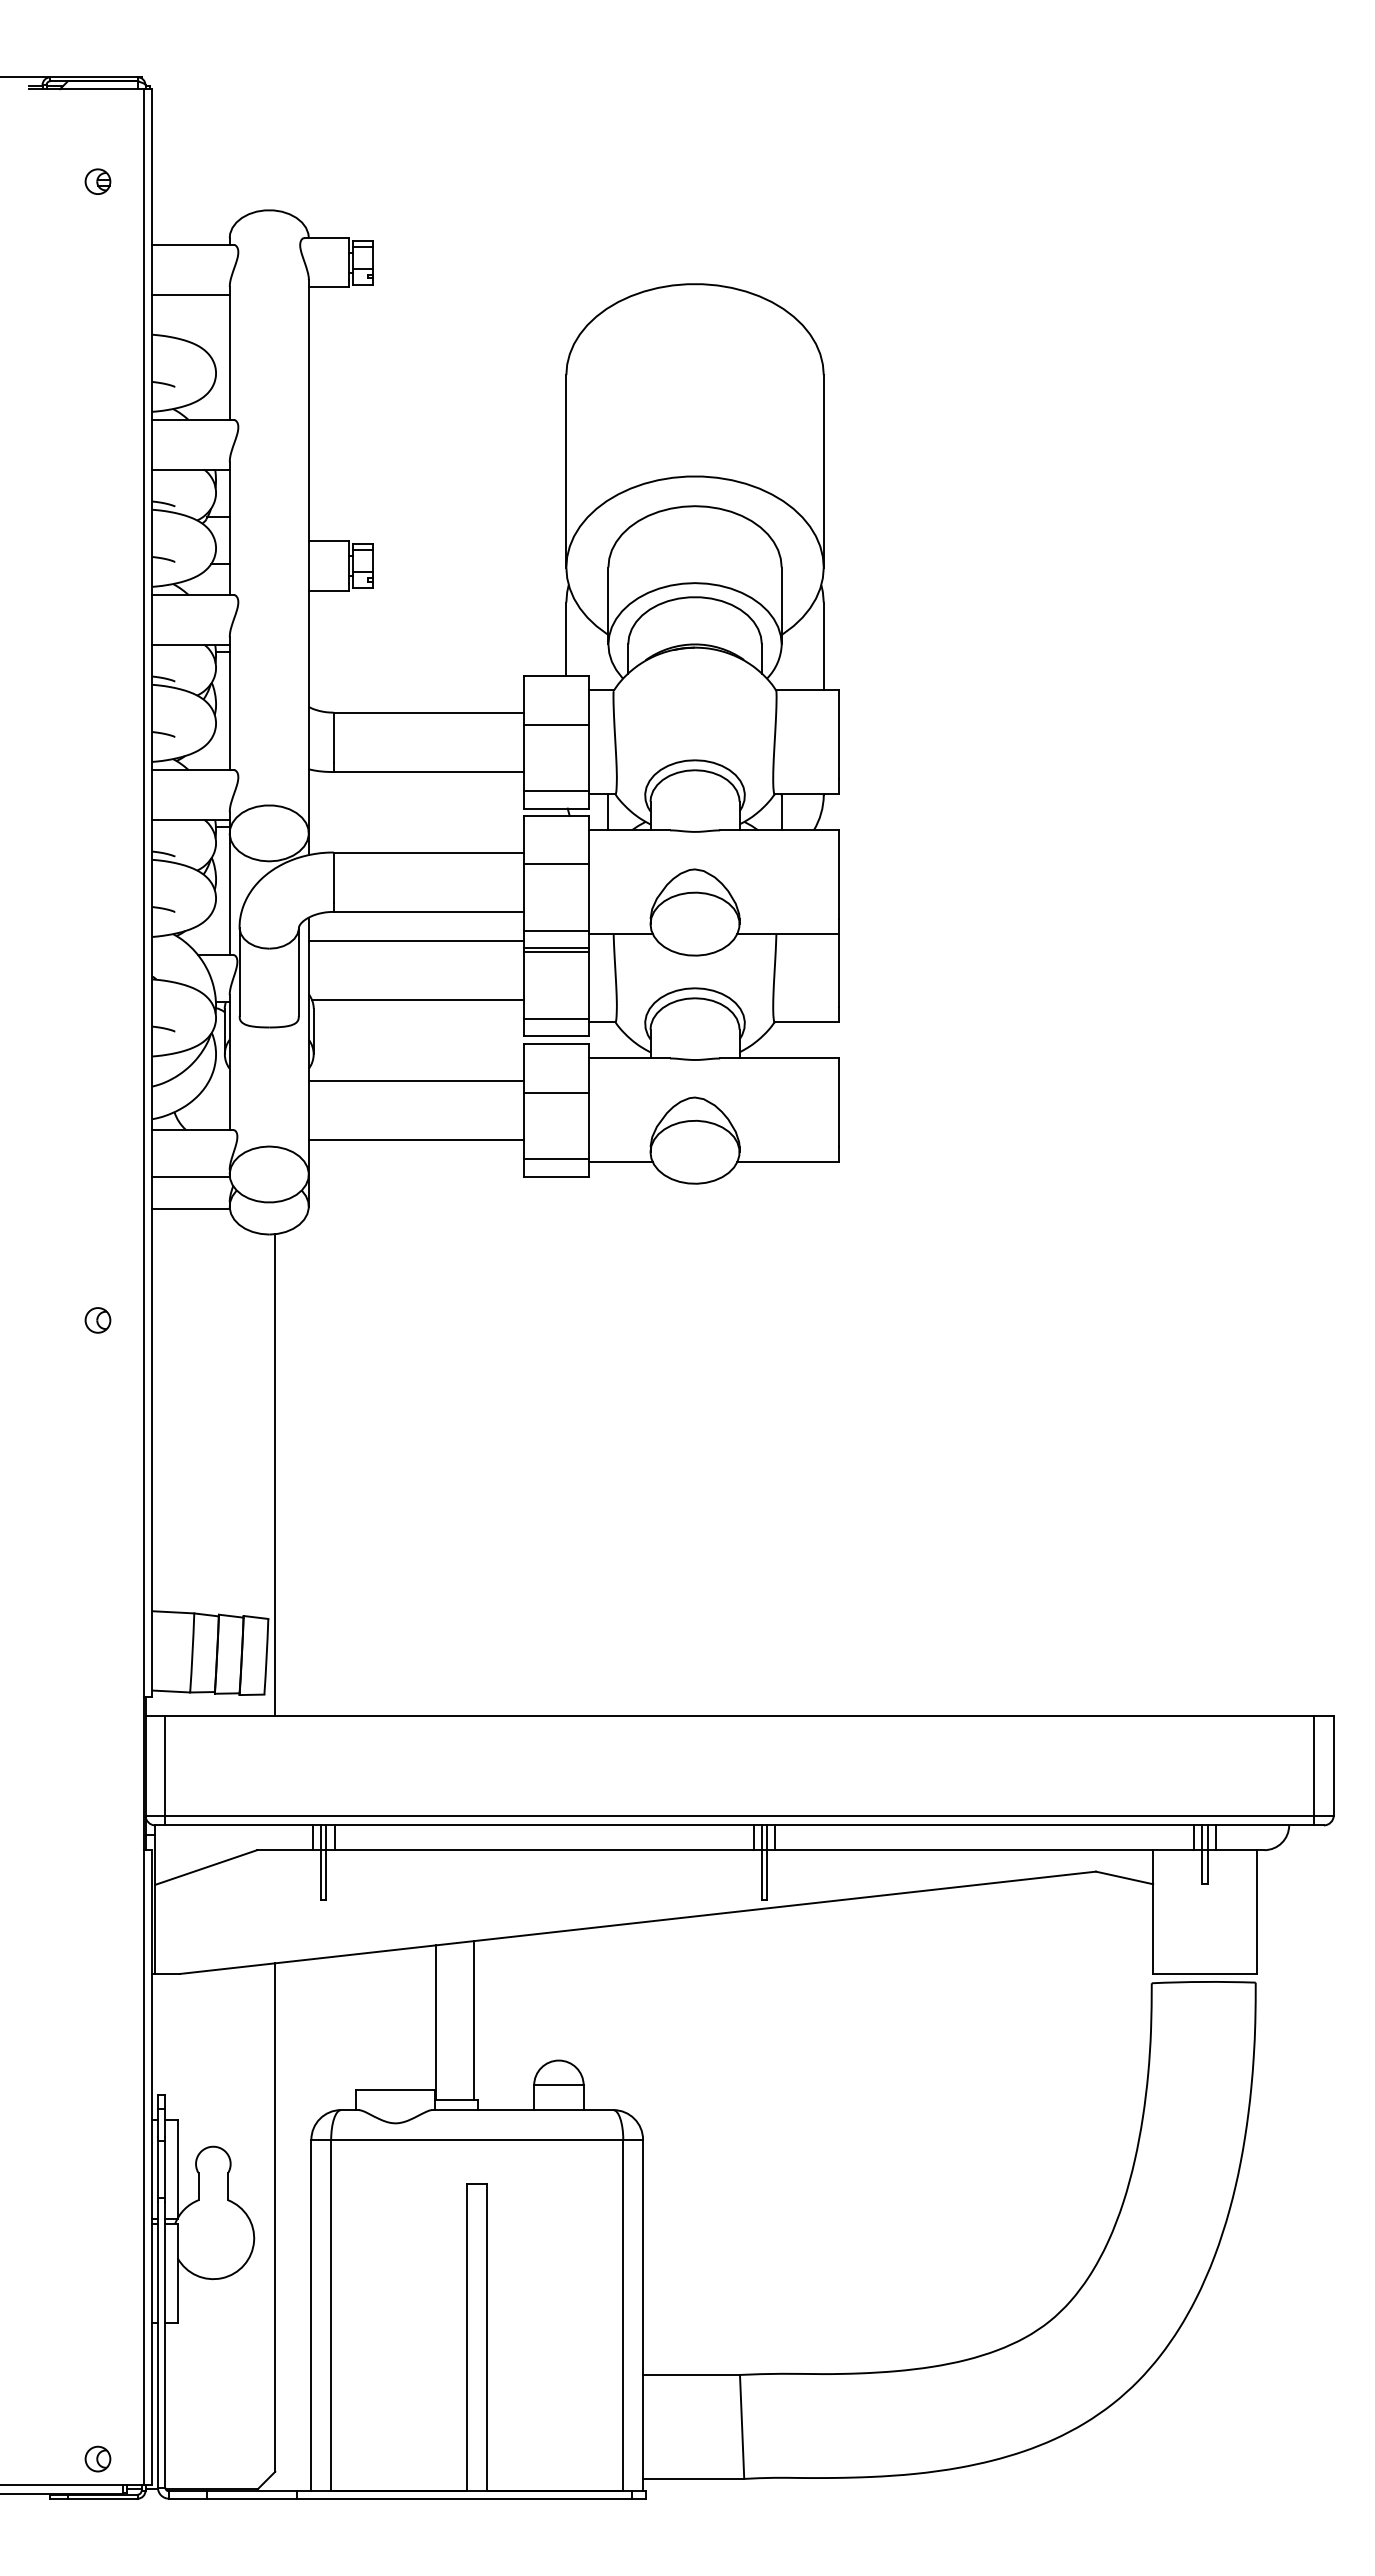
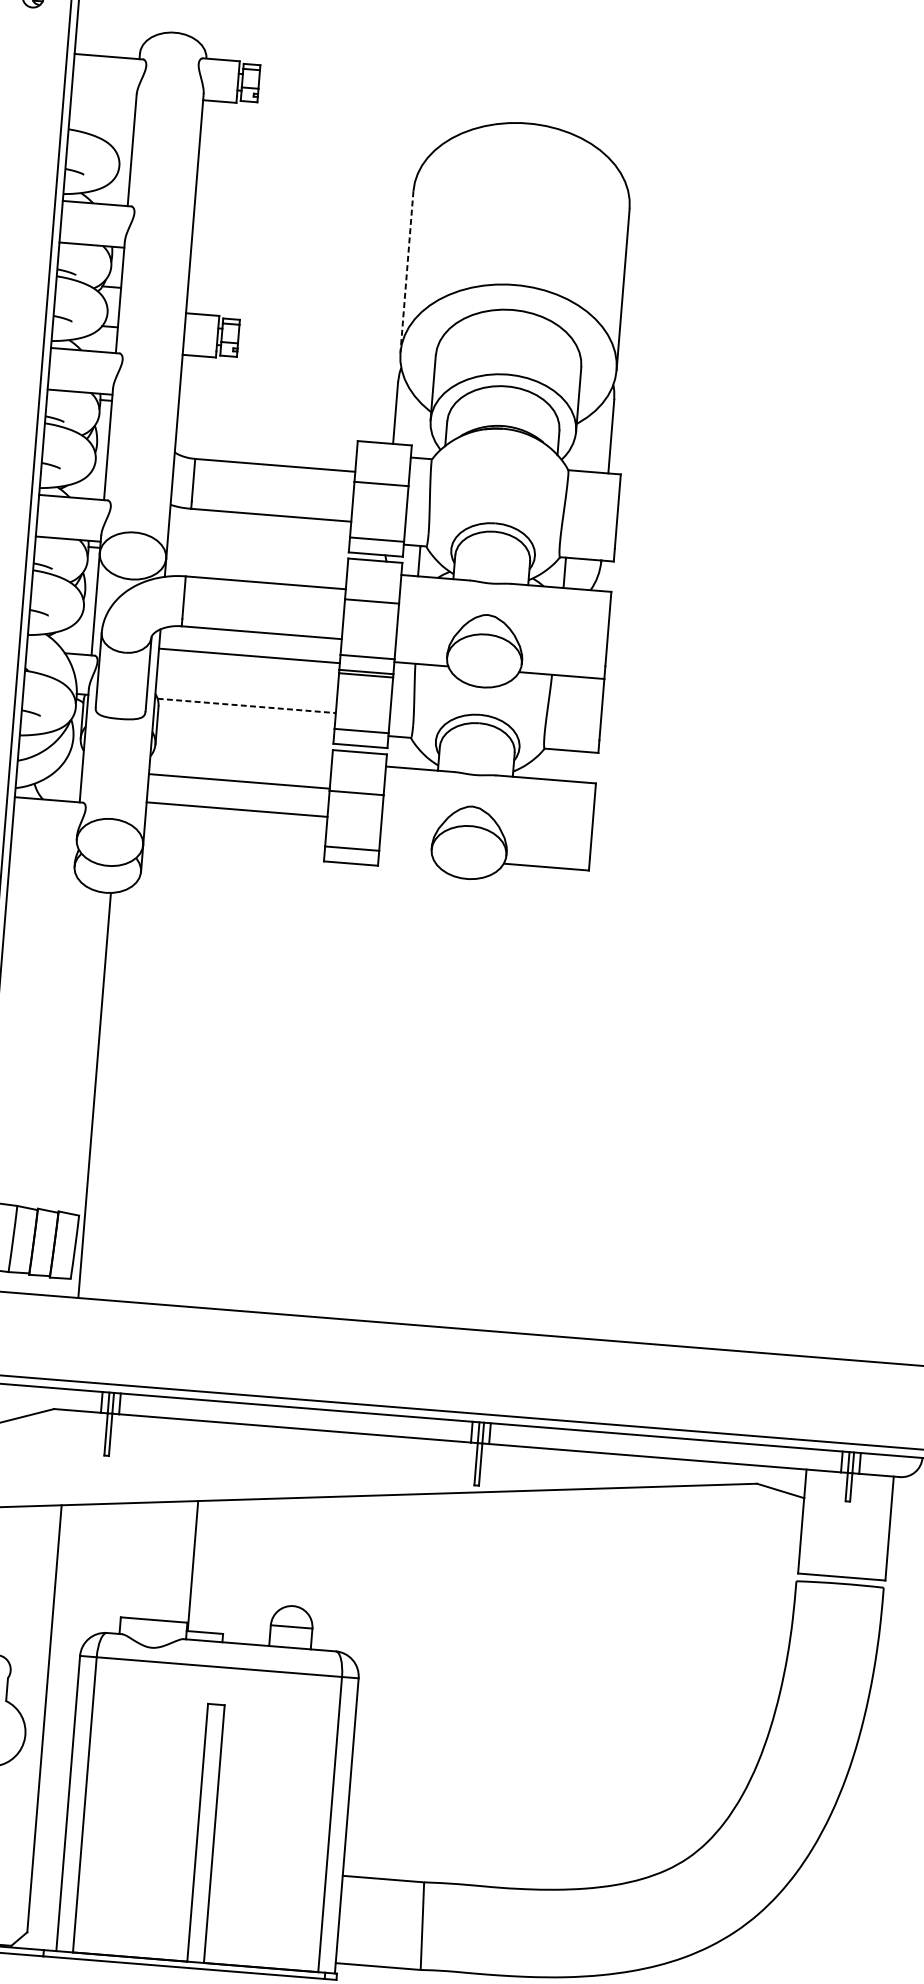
line: (190, 294) -> (103, 98), removed
line: (566, 471) -> (407, 272), solid -> dashed
line: (418, 999) -> (247, 705), solid -> dashed
line: (416, 1080) -> (237, 809), moved
line: (416, 1139) -> (239, 781), moved
line: (620, 1162) -> (405, 856), removed
line: (190, 1177) -> (43, 839), removed
line: (190, 1209) -> (41, 866), removed
line: (473, 2020) -> (224, 1566), removed

